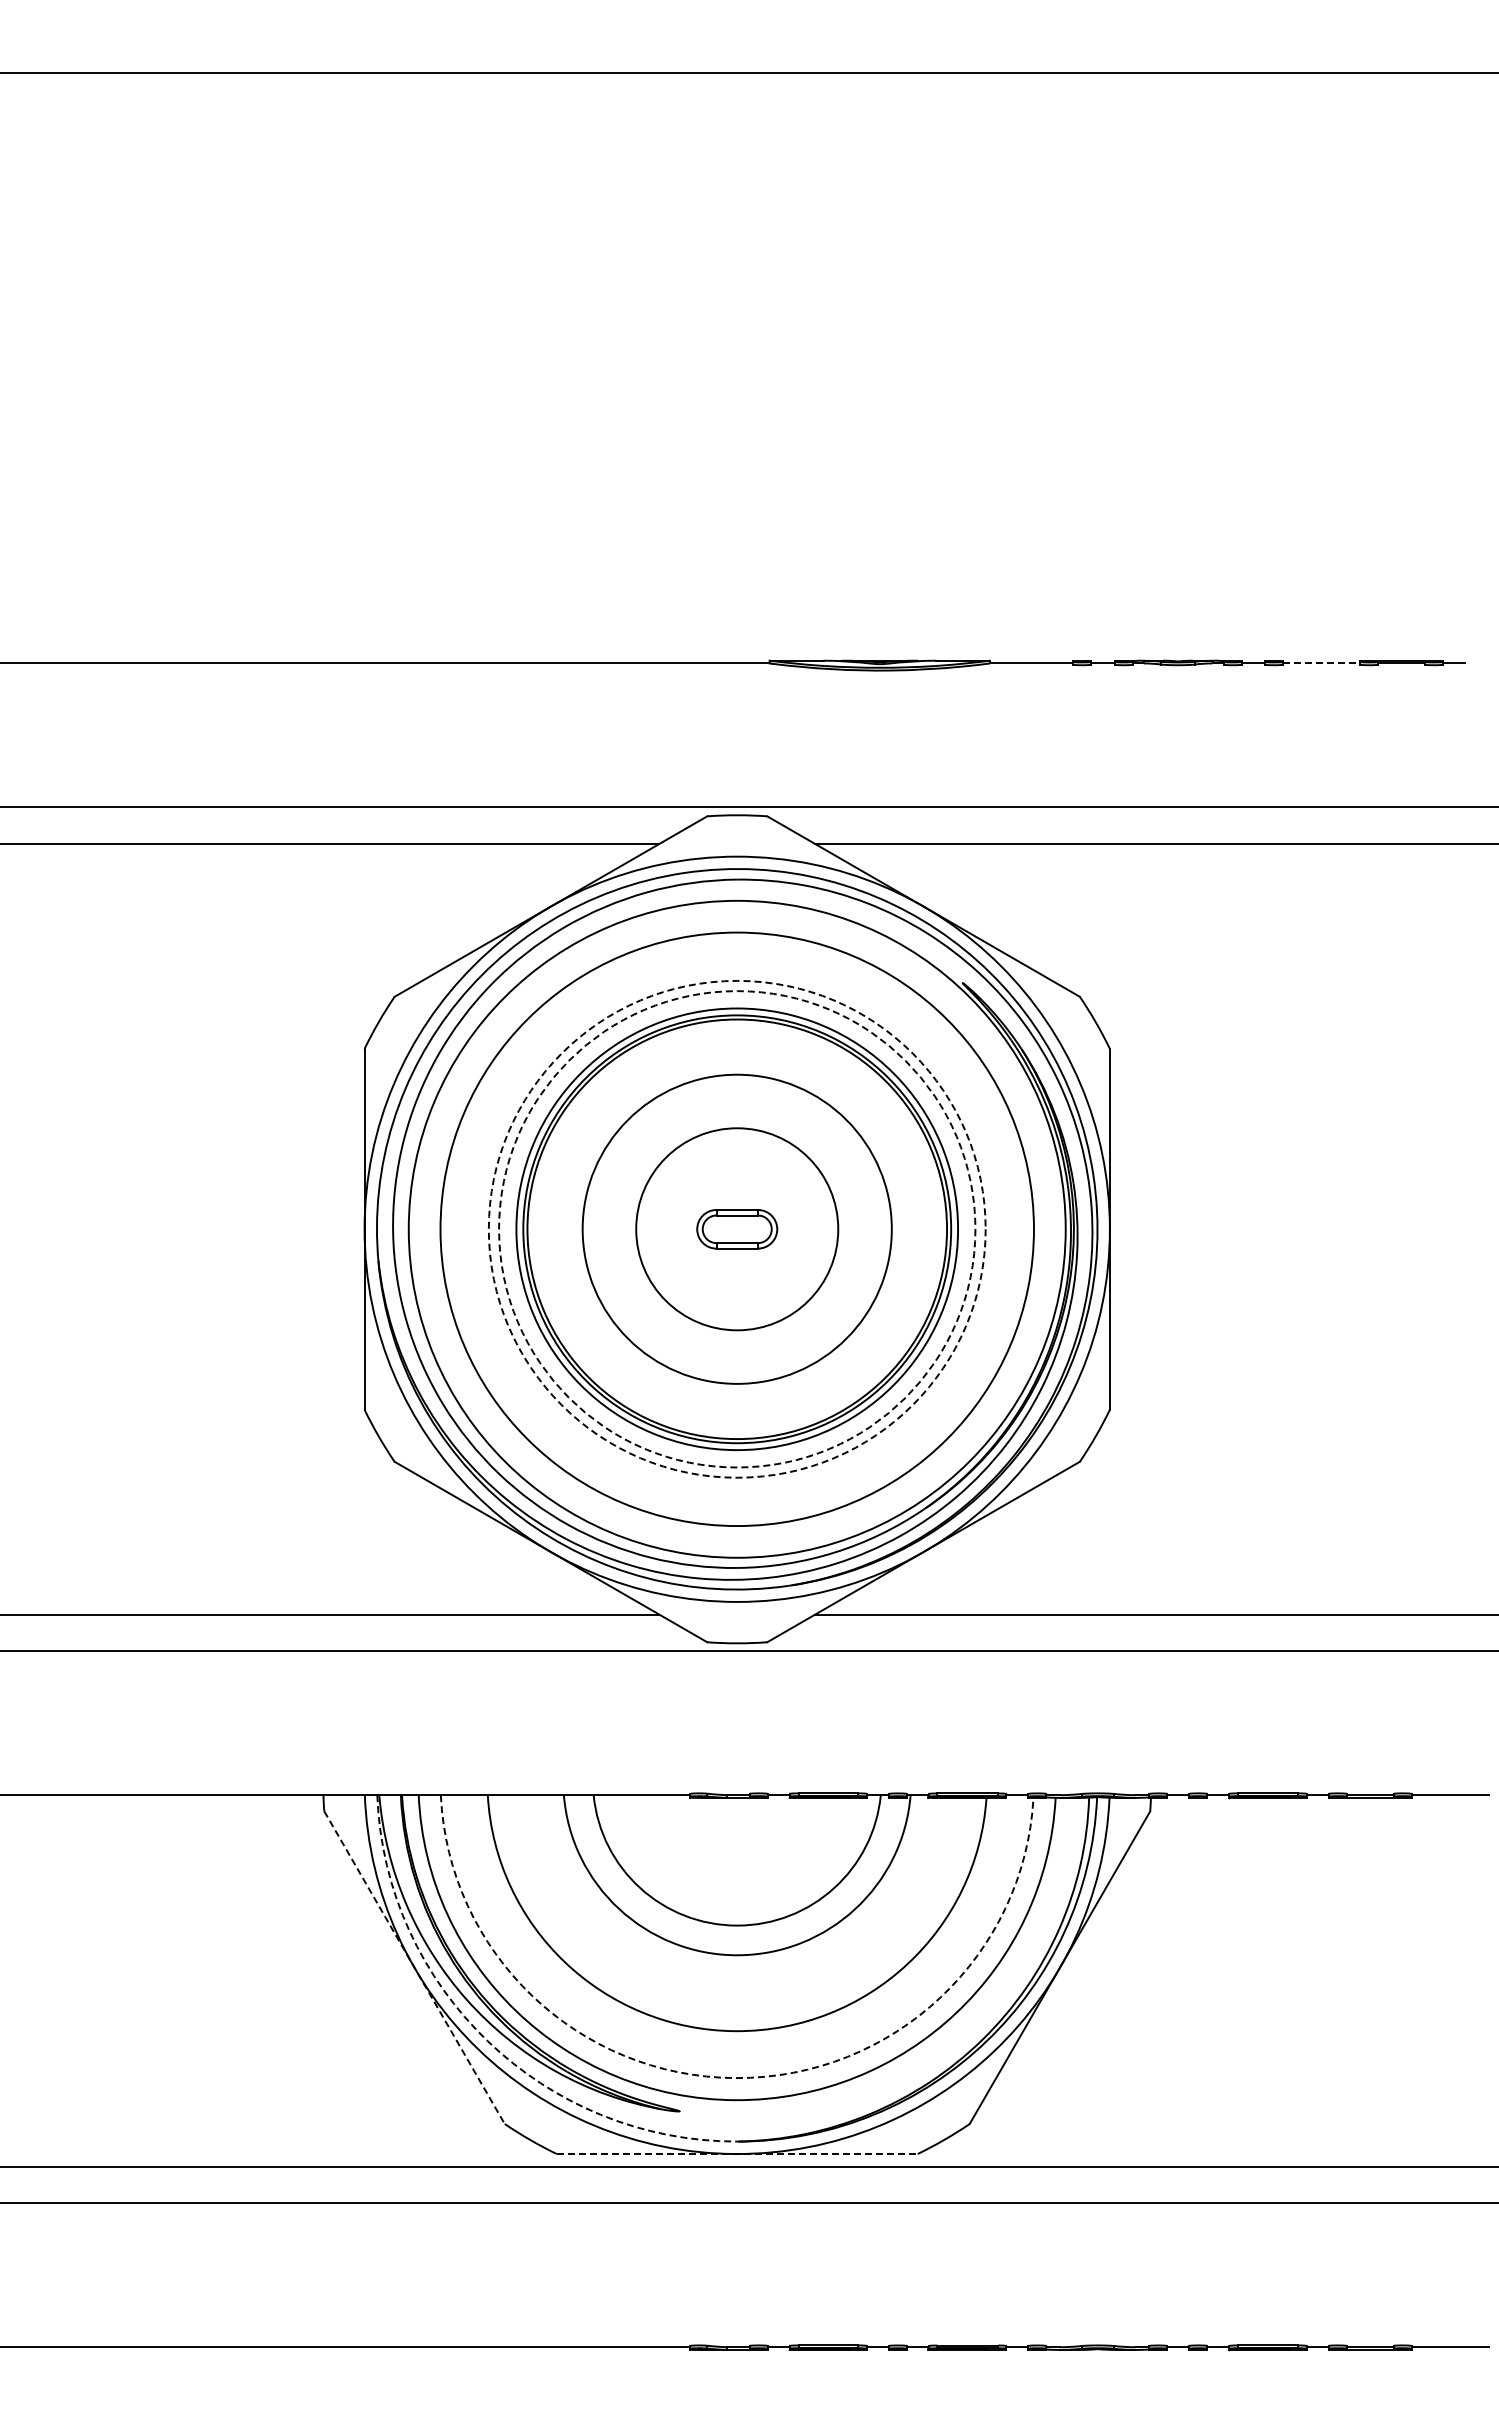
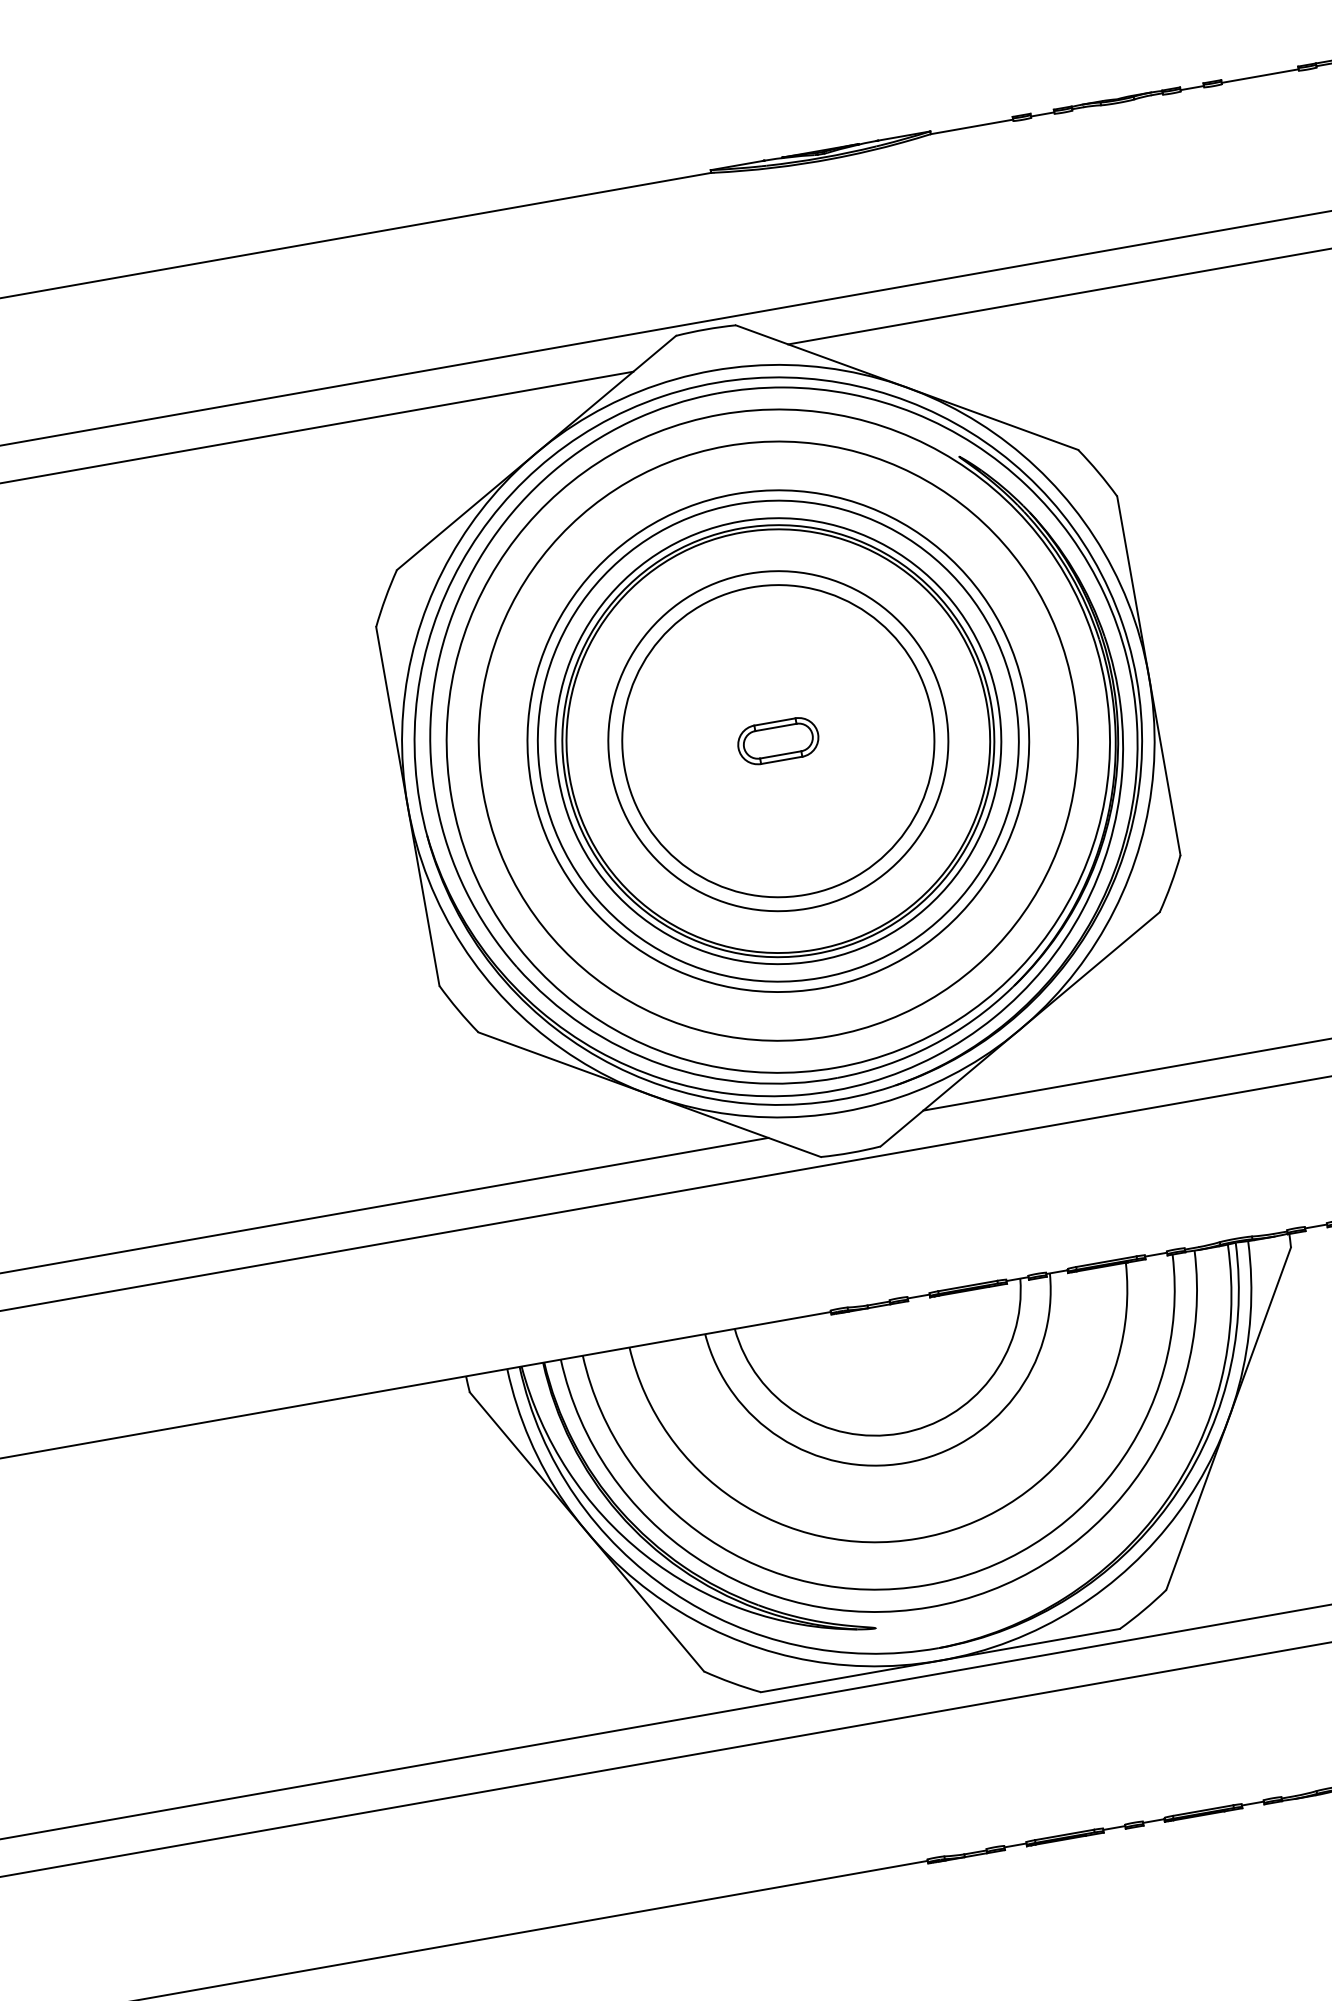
line: (1321, 663) -> (1260, 76), dashed -> solid
circle: (736, 1228) -> (777, 740), dashed -> solid
circle: (736, 1228) -> (777, 740), size x1.67
circle: (737, 1229) -> (778, 741), dashed -> solid
line: (414, 1968) -> (587, 1532), dashed -> solid
arc: (487, 2041) -> (672, 1592), dashed -> solid
arc: (735, 2078) -> (925, 1585), dashed -> solid
line: (737, 2154) -> (940, 1661), dashed -> solid

